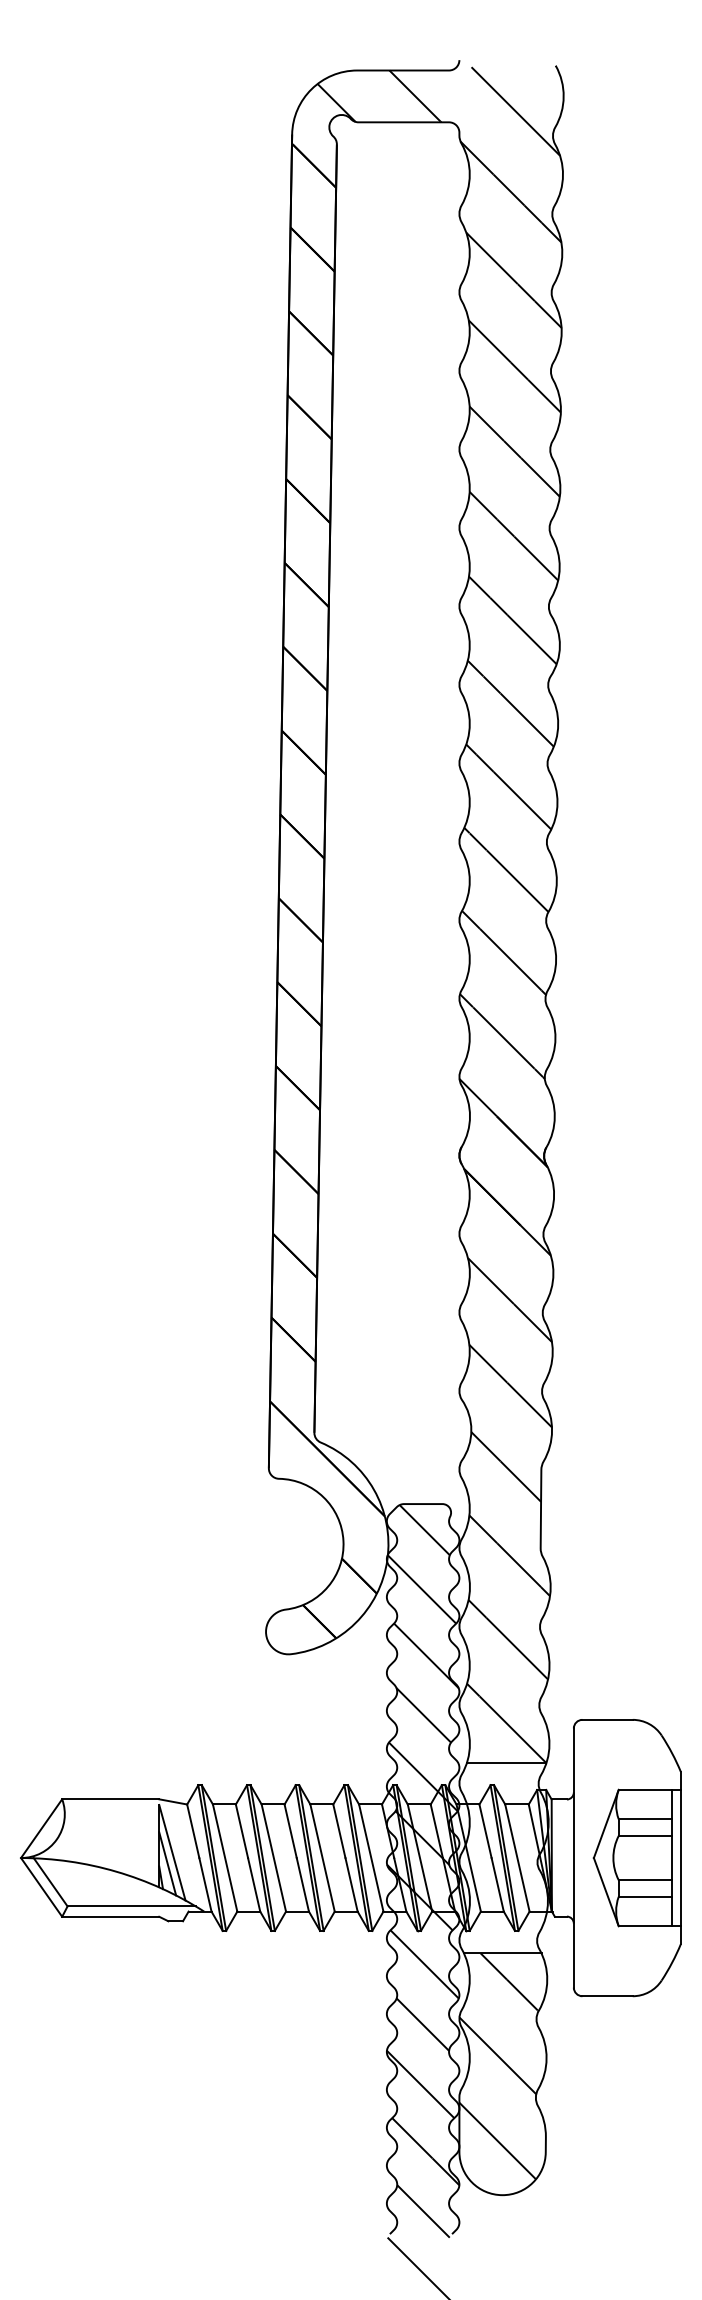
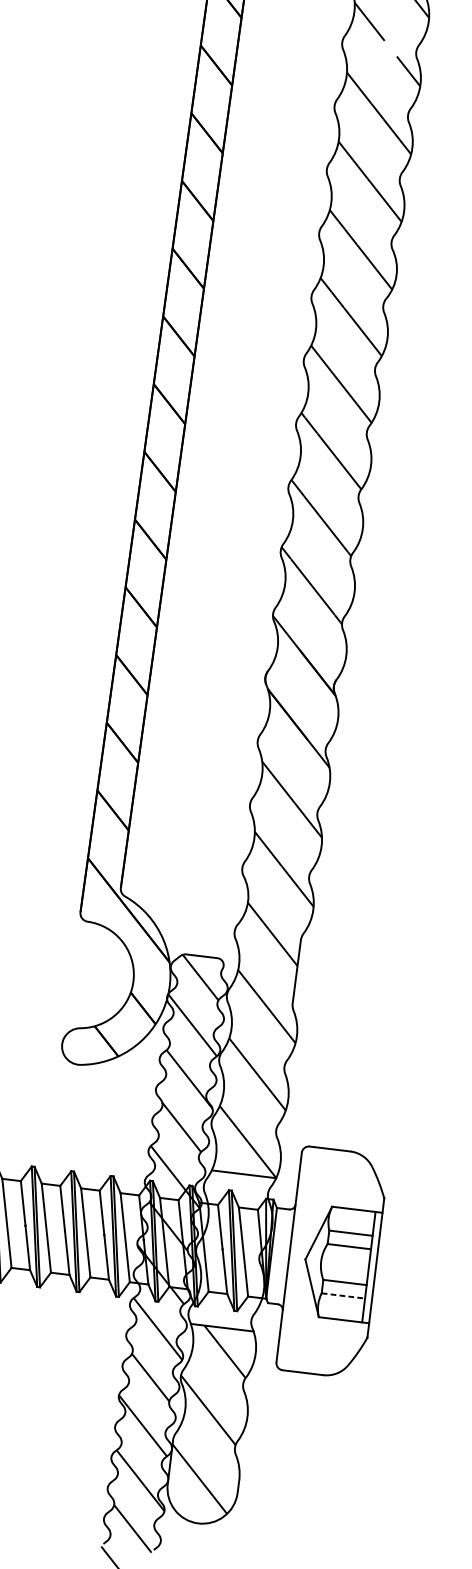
hatch: (518, 370) -> (390, 48), removed
line: (645, 1896) -> (343, 1295), solid -> dashed

